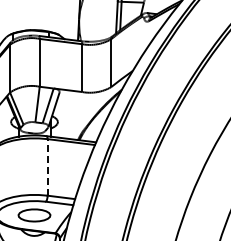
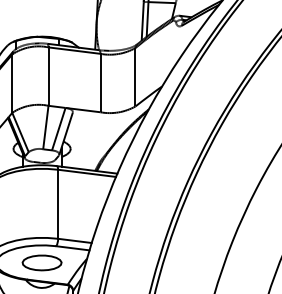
line: (47, 166) -> (57, 203), dashed -> solid

